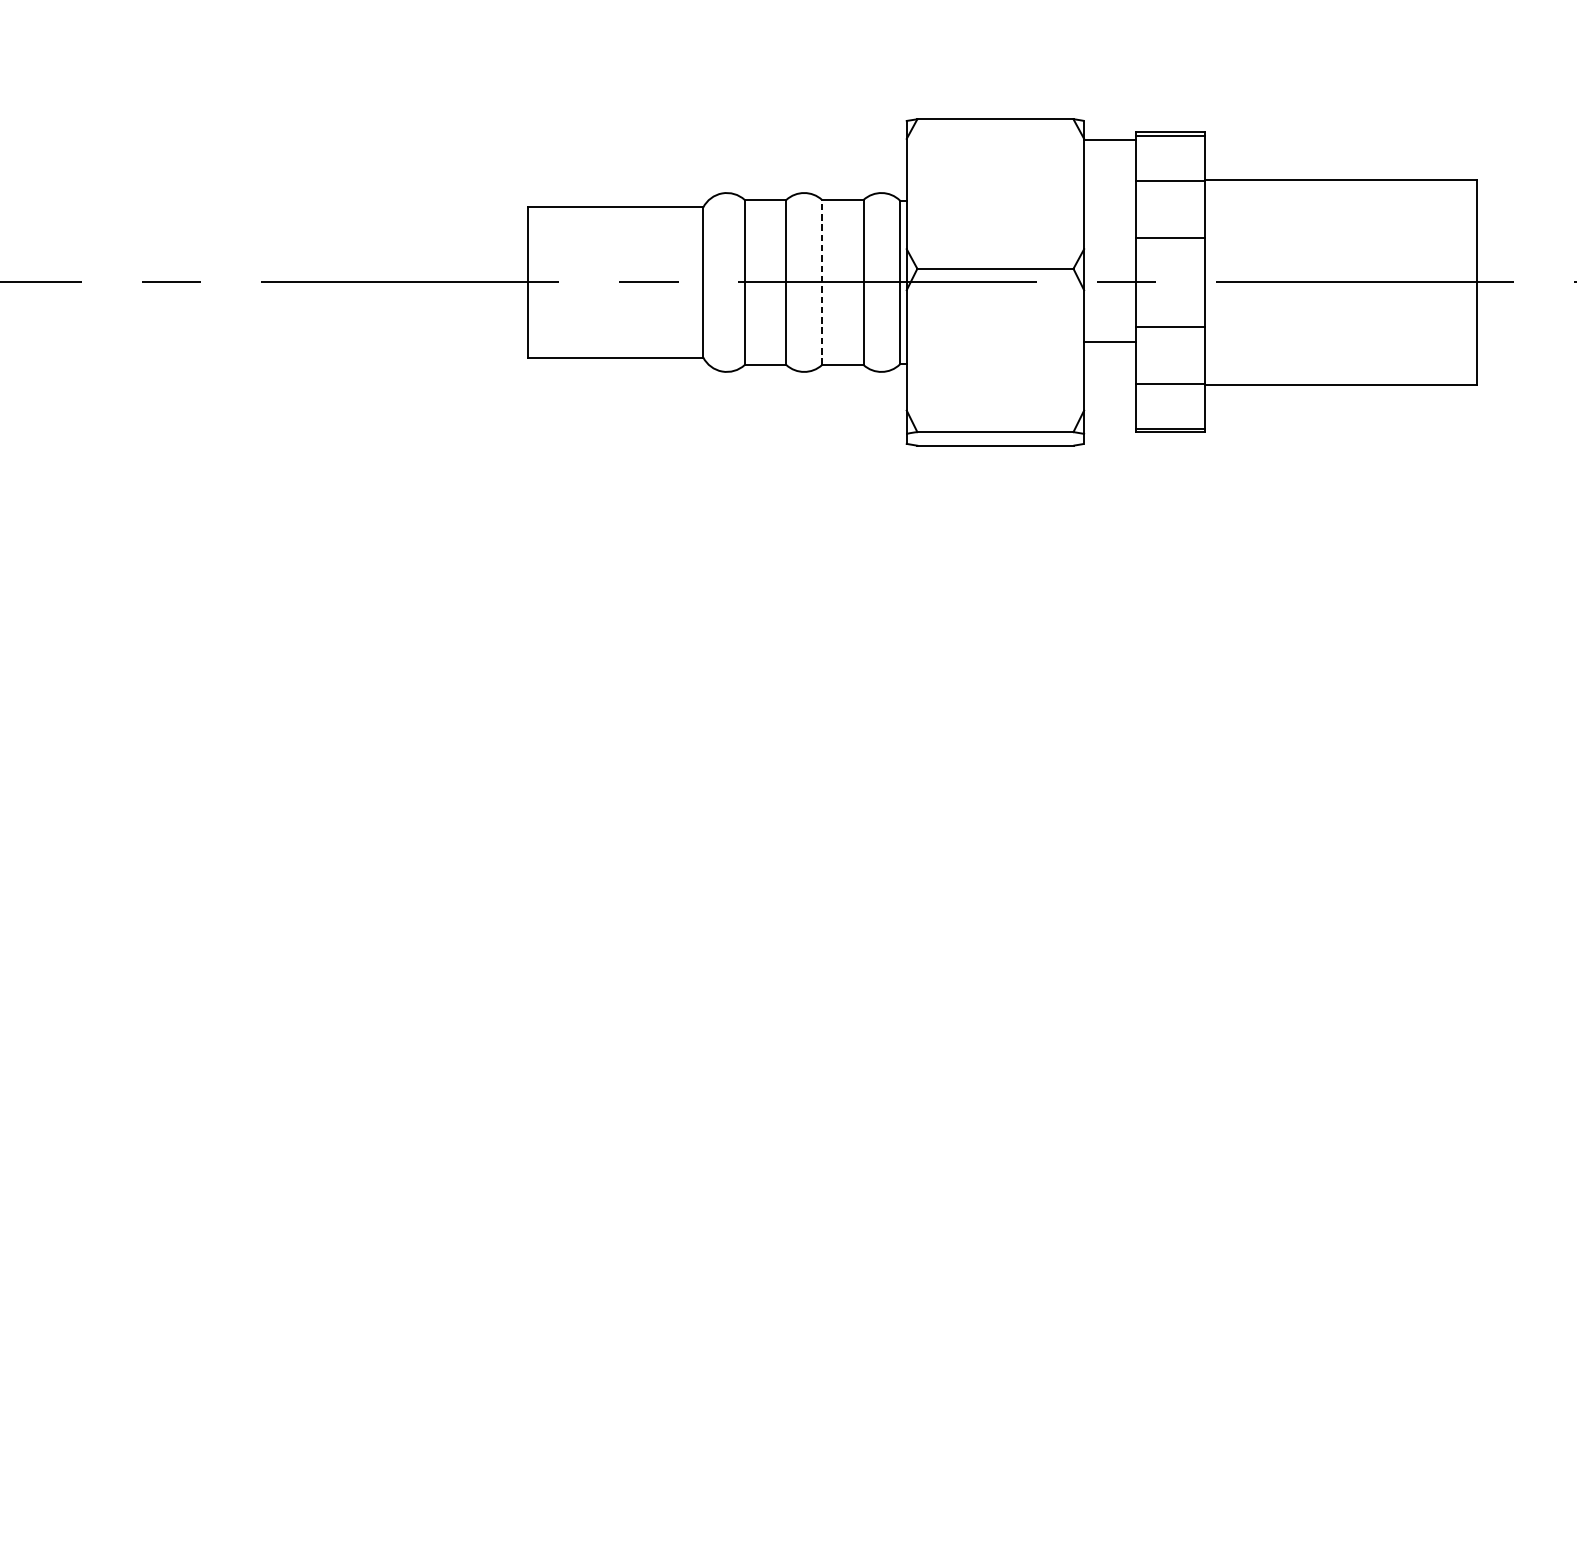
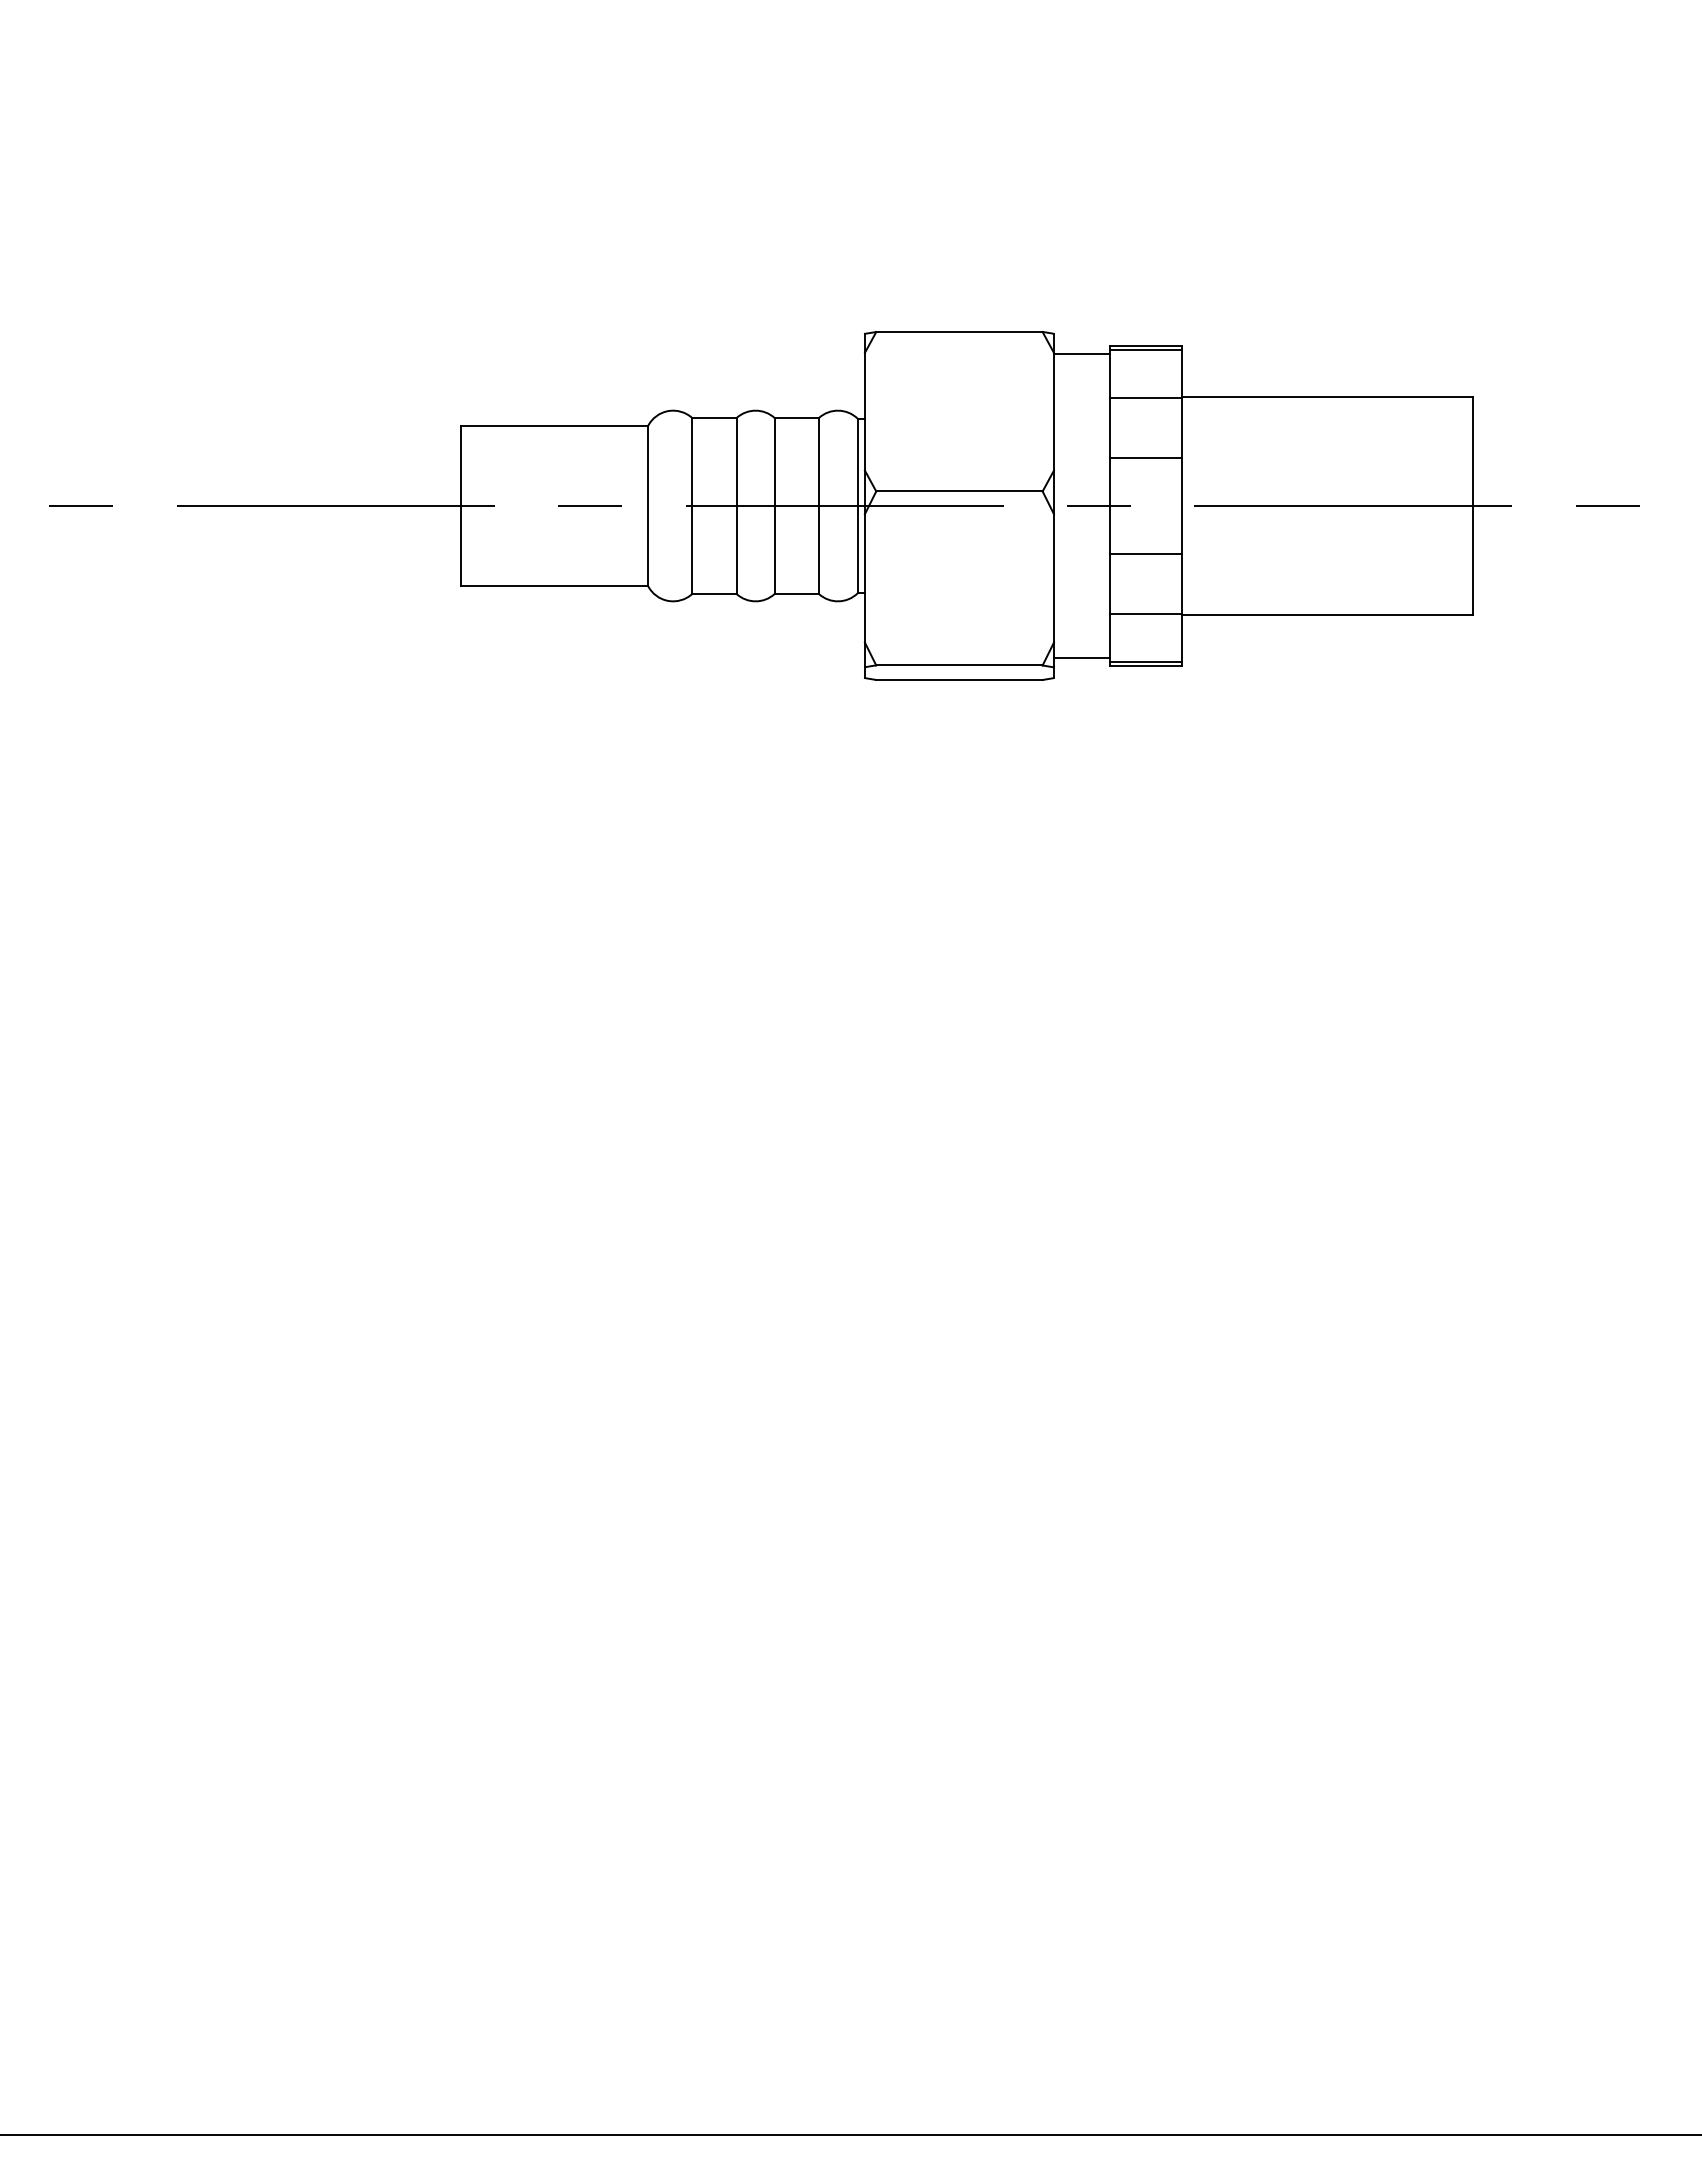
line: (821, 282) -> (774, 506), dashed -> solid
line: (1109, 342) -> (1081, 658), moved

